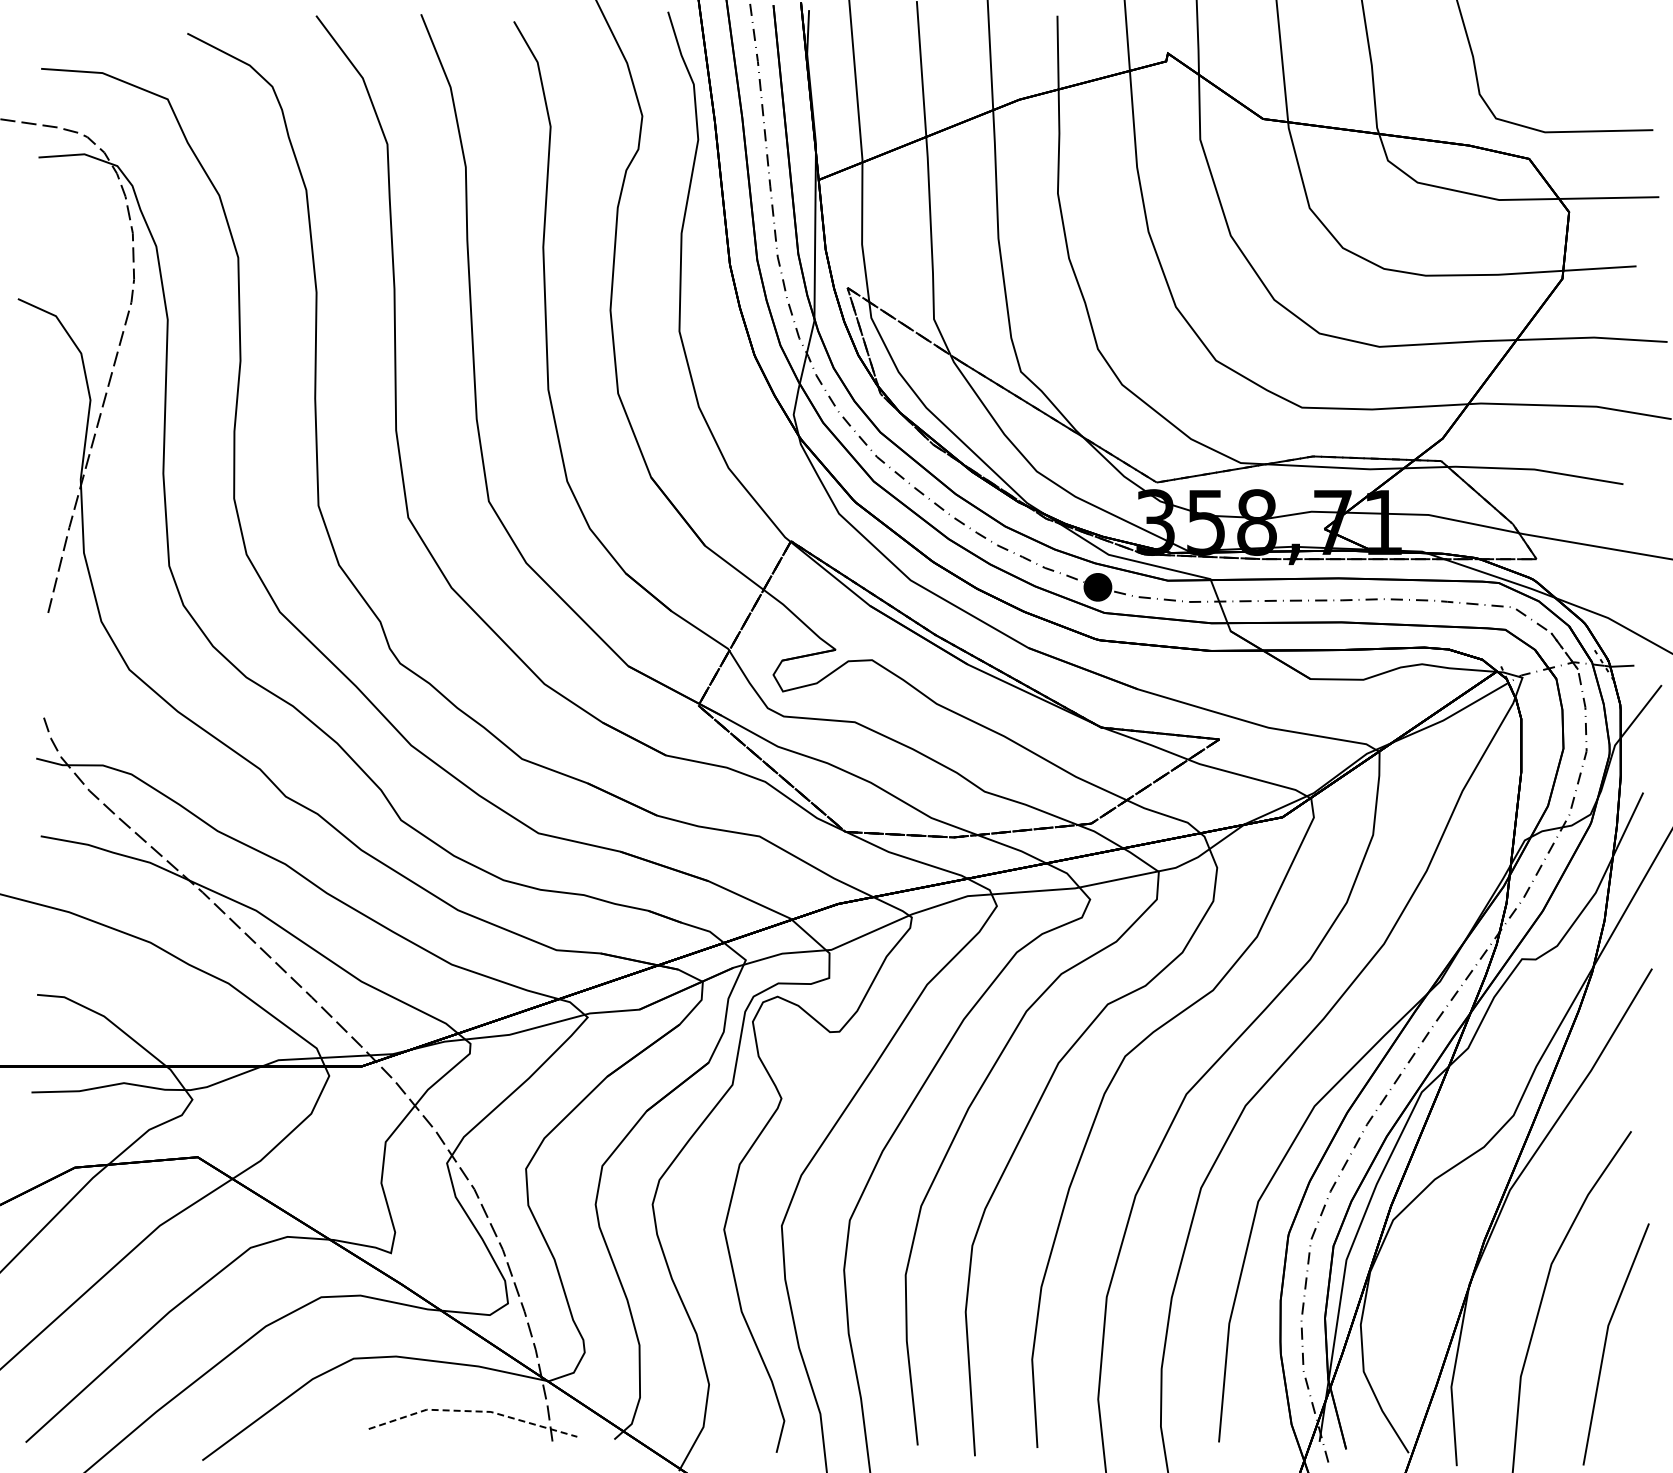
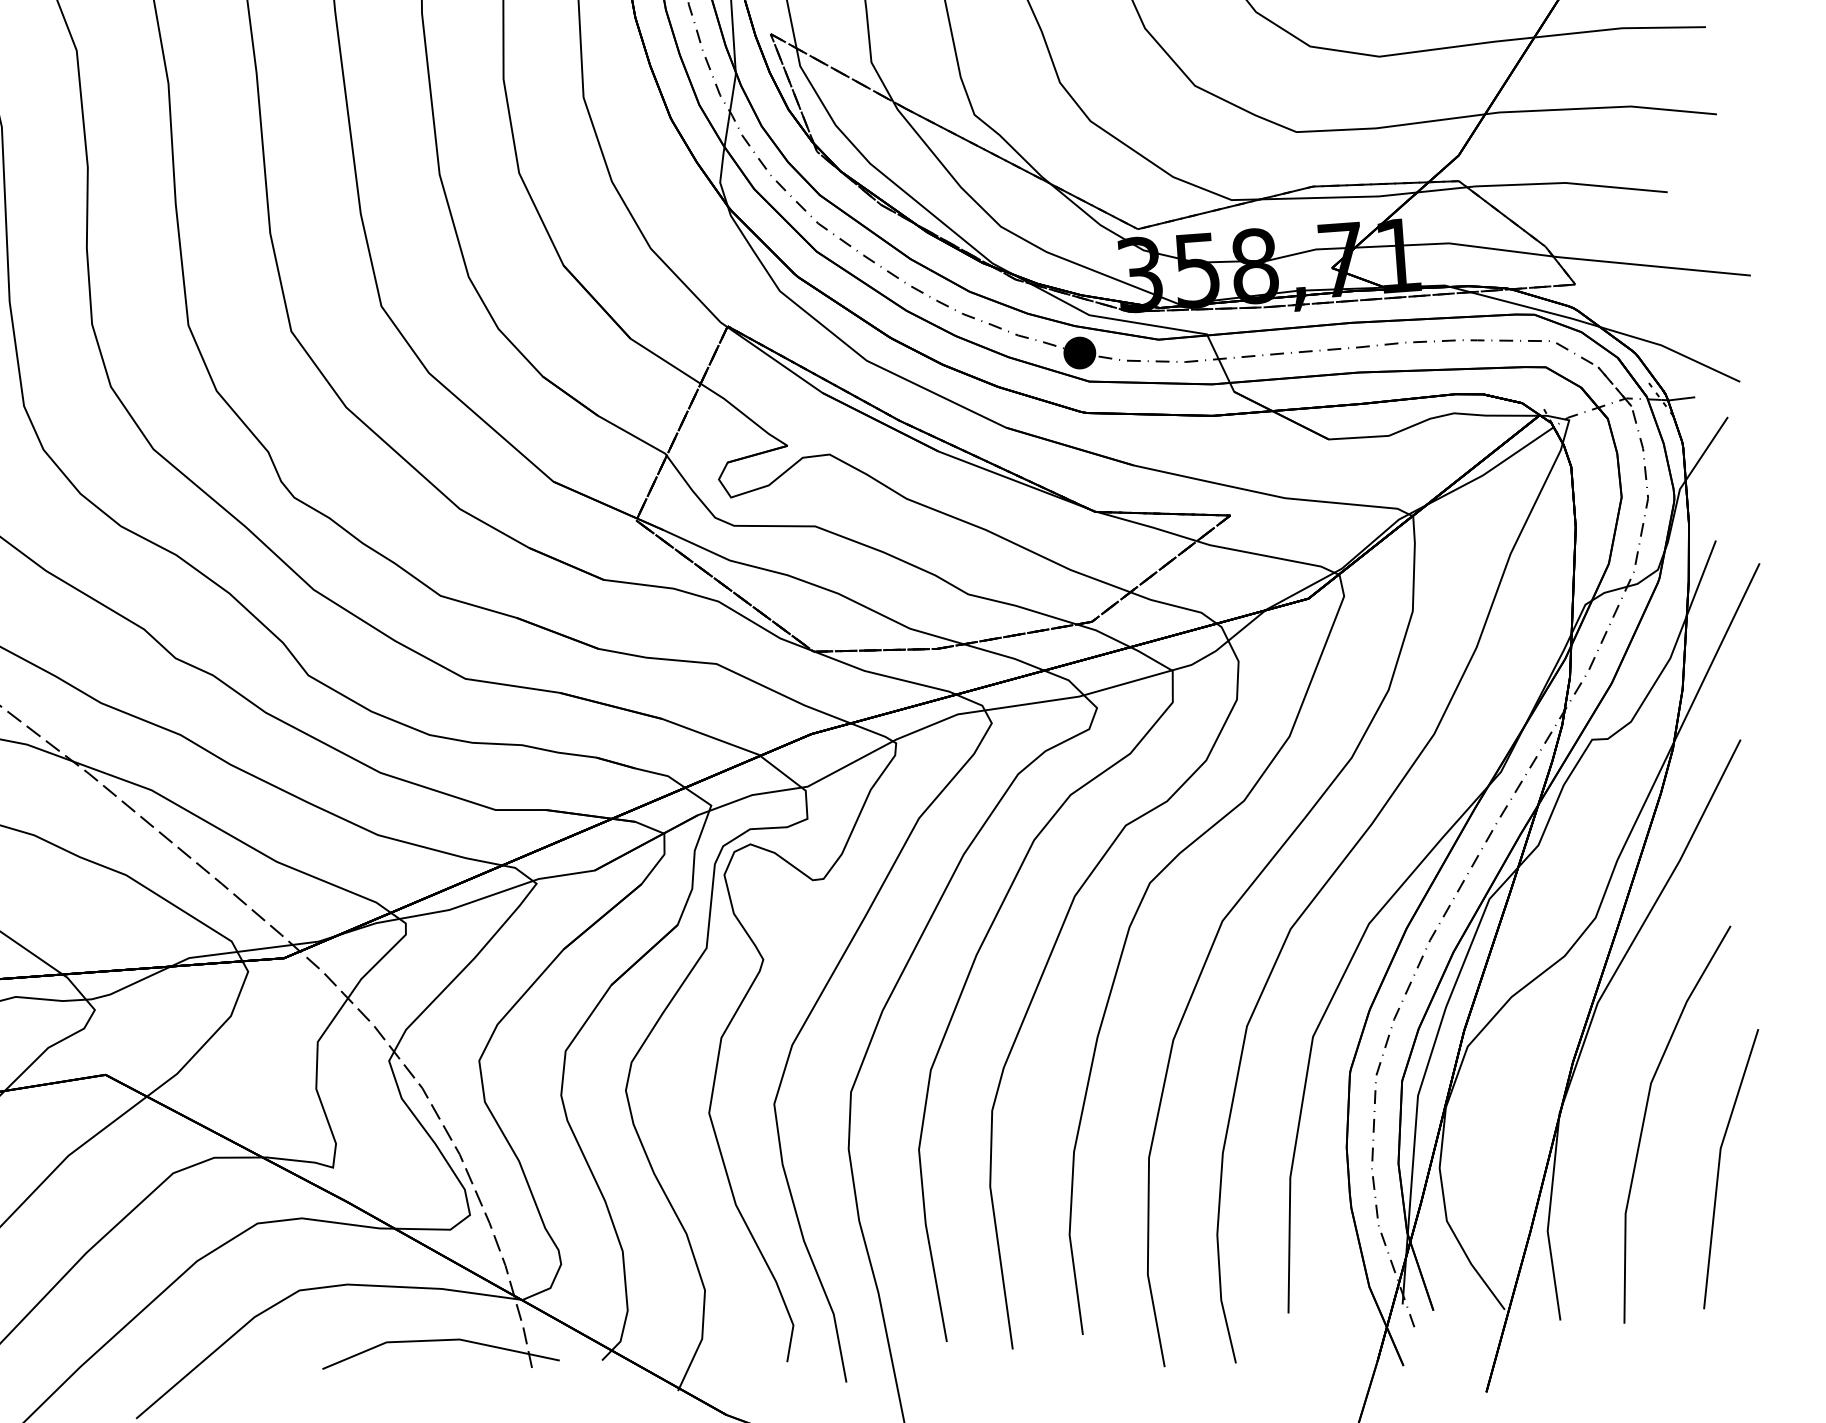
line: (473, 1411) -> (439, 1340), dashed -> solid

